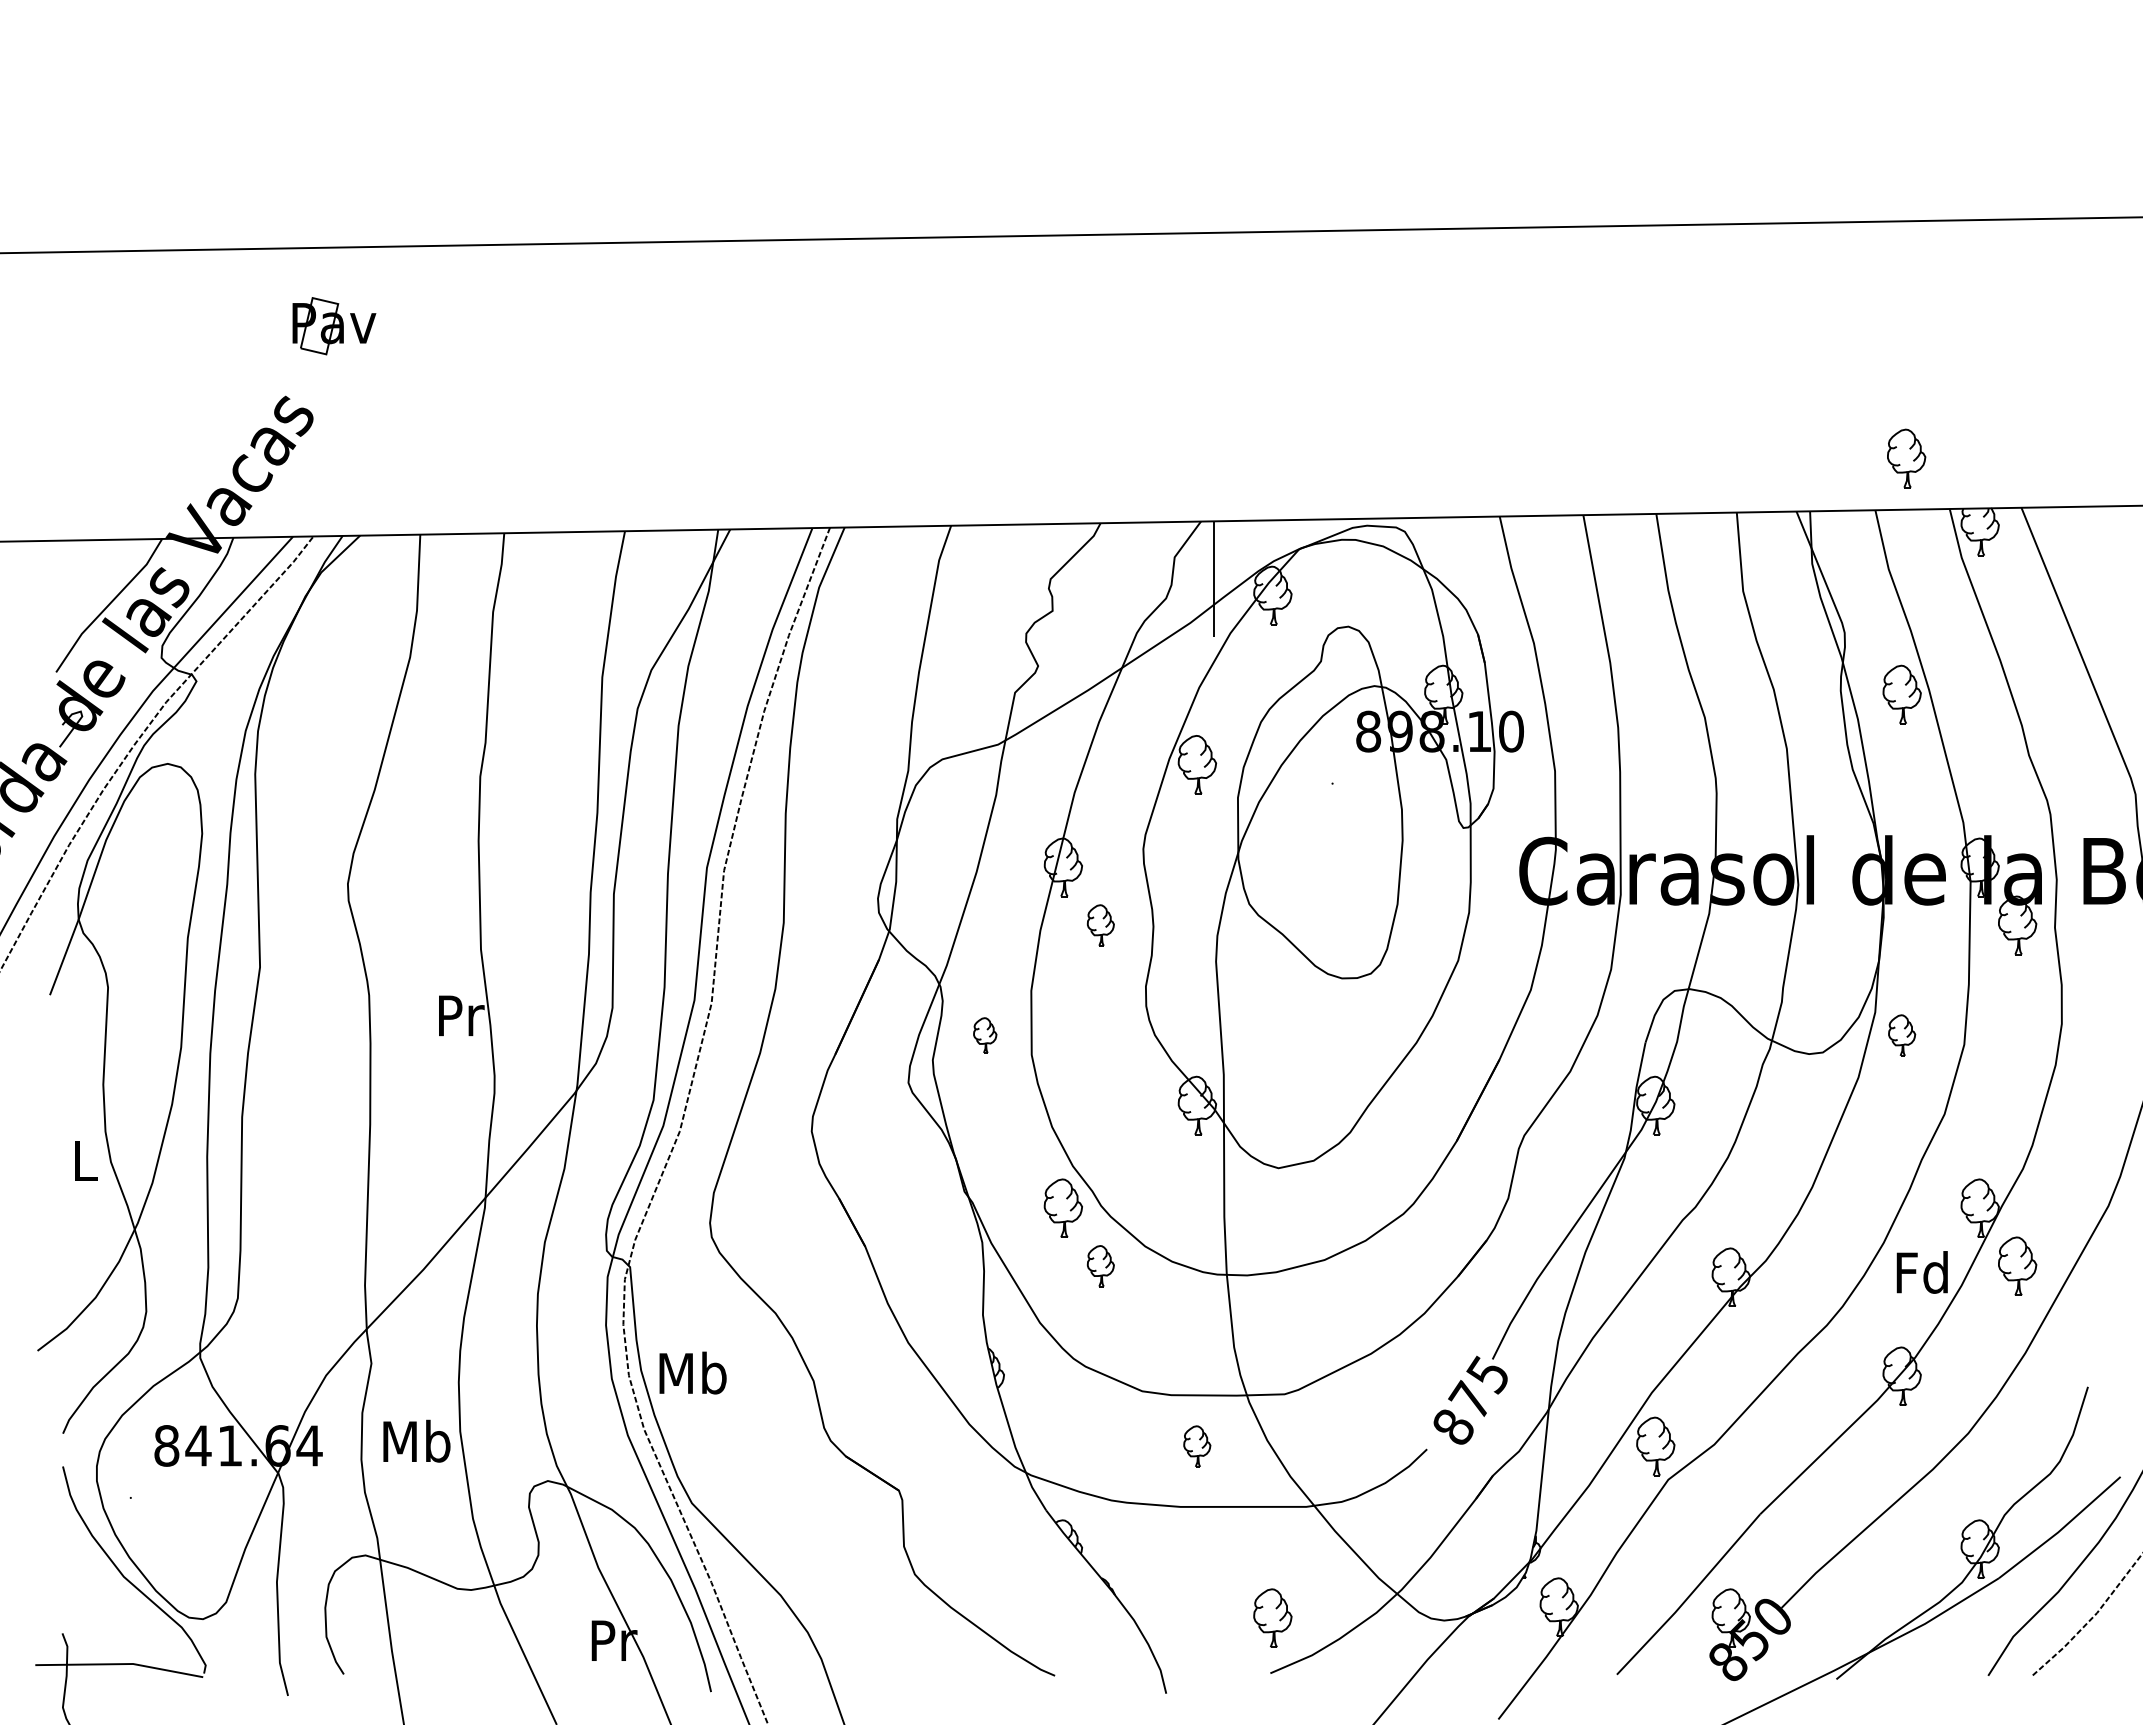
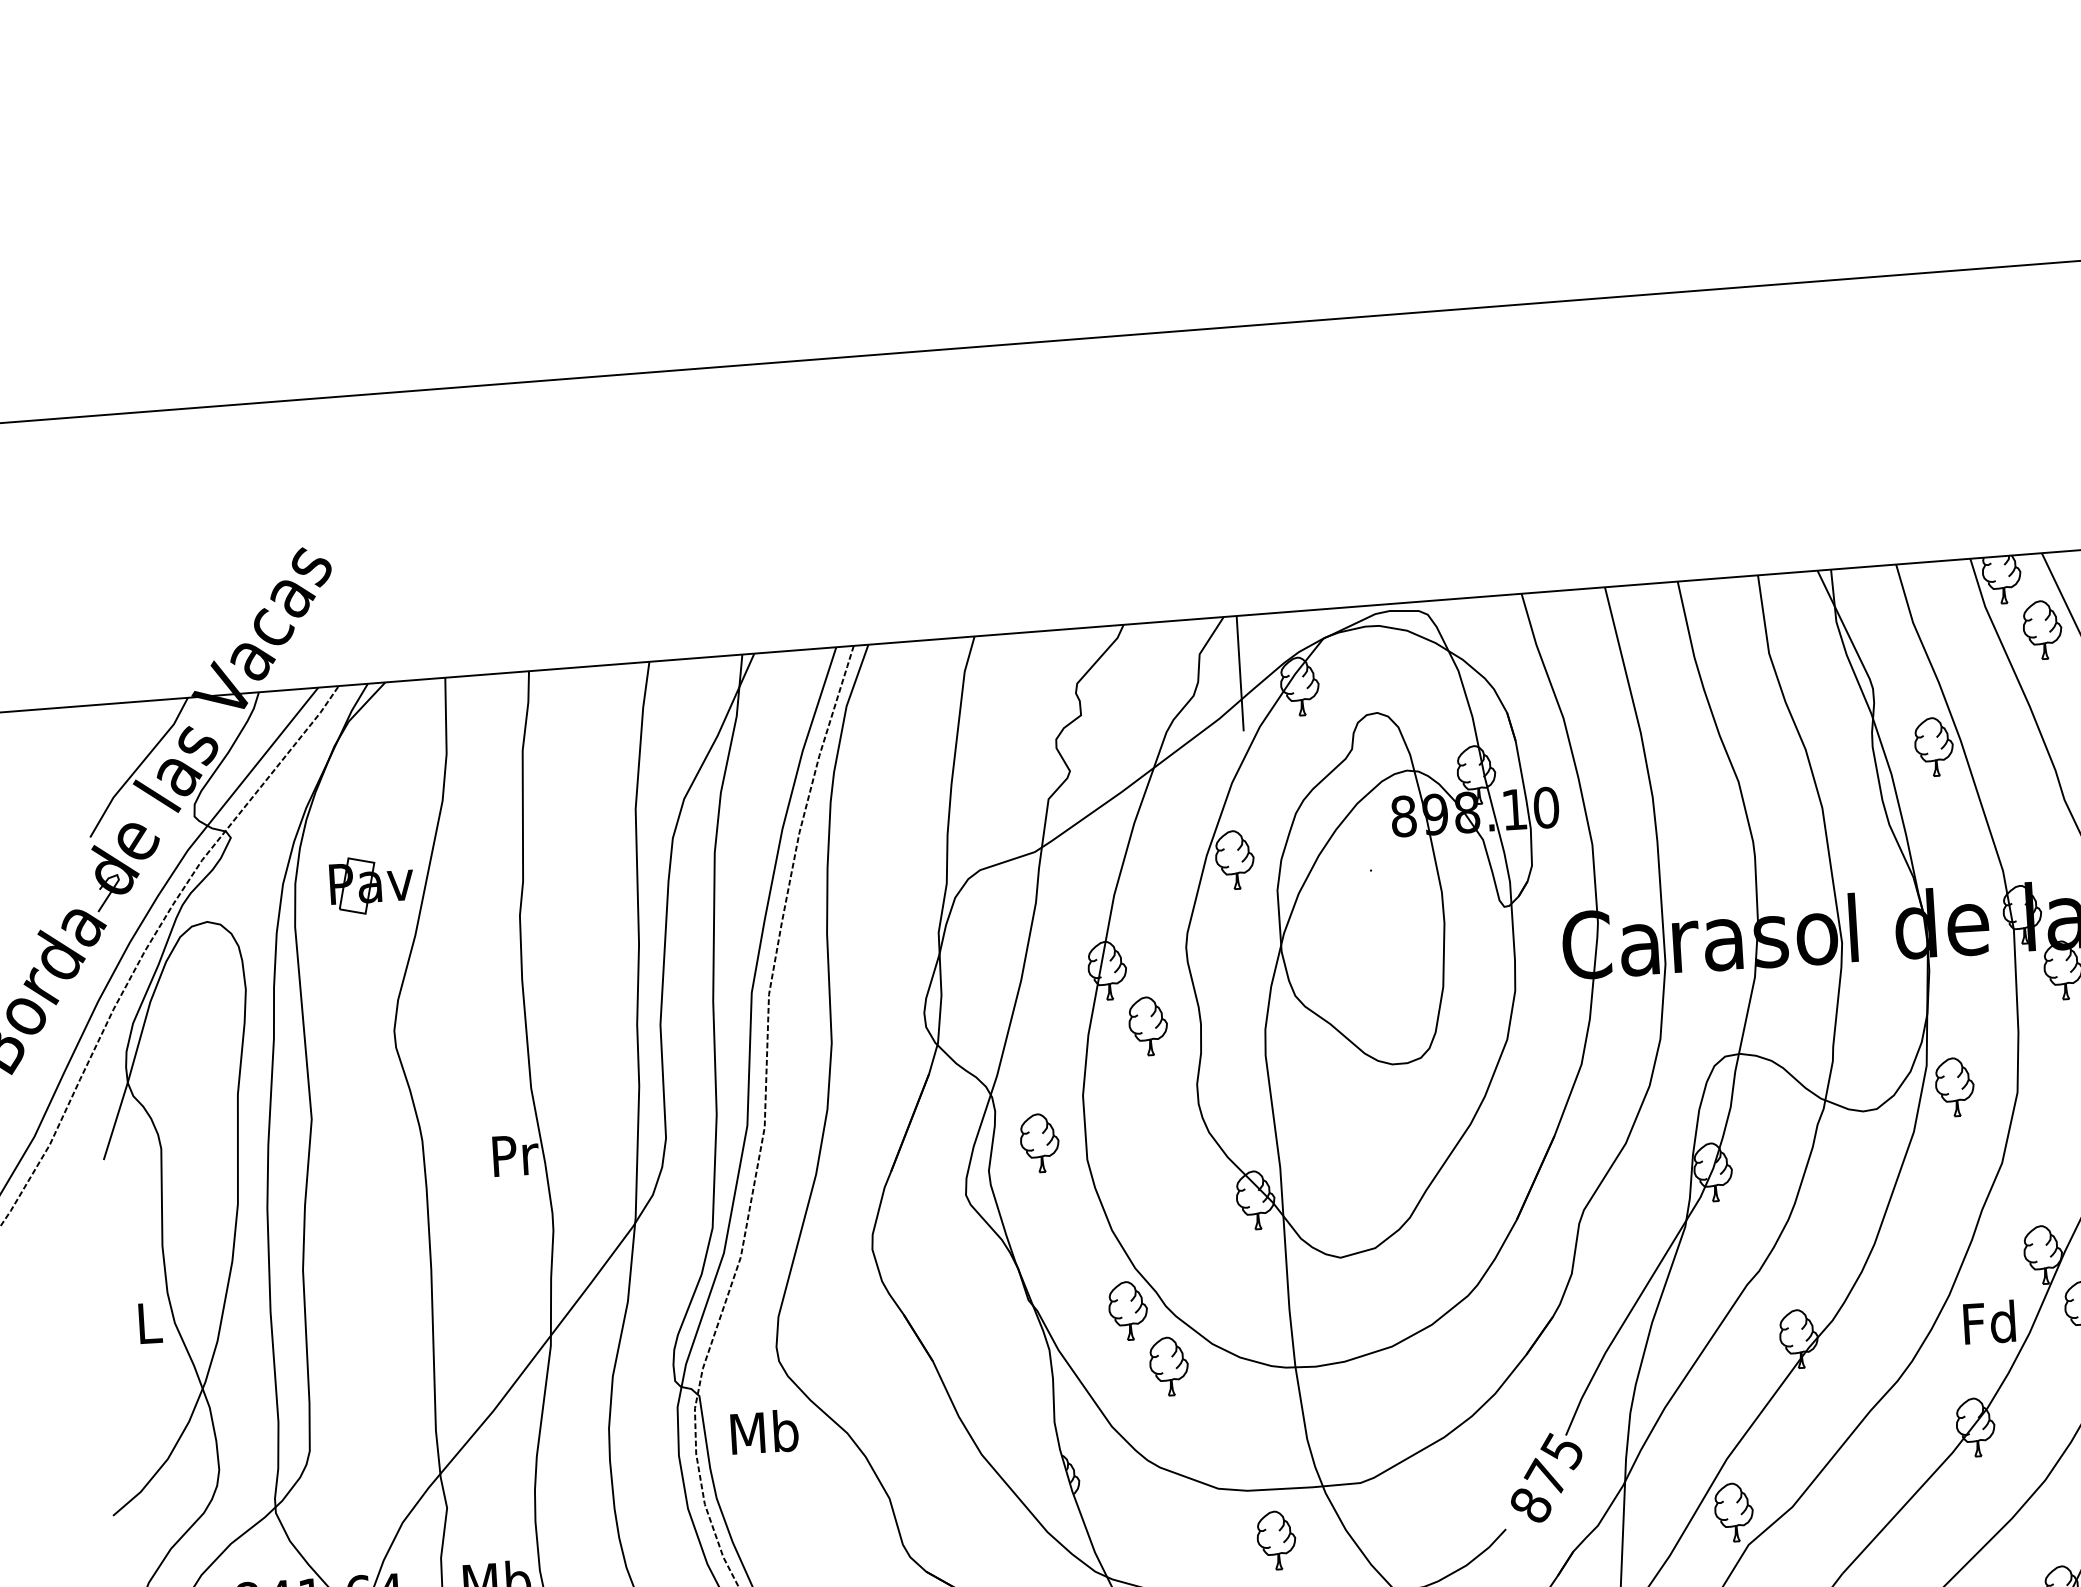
part: (334, 326) -> (372, 885), moved
part: (1906, 458) -> (2042, 629), moved
part: (1100, 925) -> (1148, 1026), size x1.43
part: (984, 1035) -> (1038, 1143), size x1.67
part: (1901, 1035) -> (1954, 1087), size x1.43
part: (1100, 1265) -> (1168, 1365), size x1.43
text: (692, 1372) -> (764, 1431), moved
part: (1196, 1446) -> (1275, 1540), size x1.43

